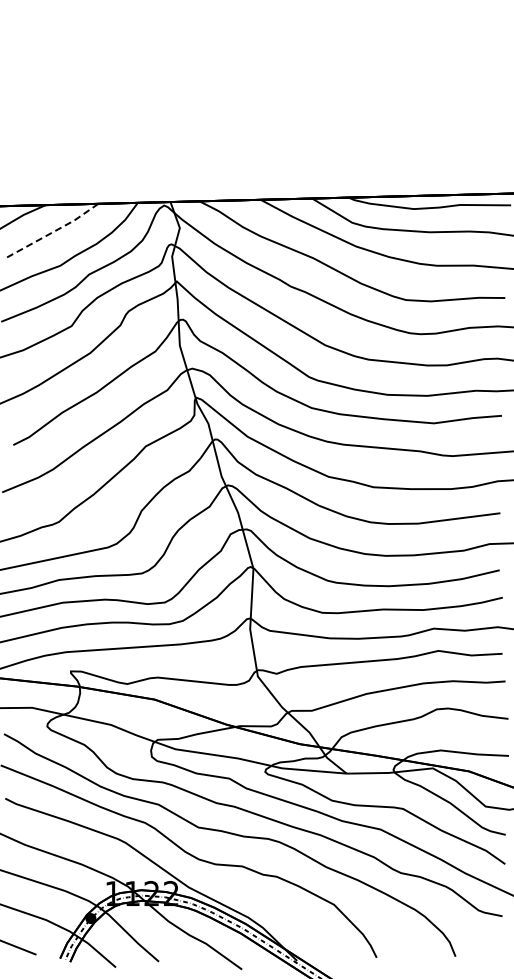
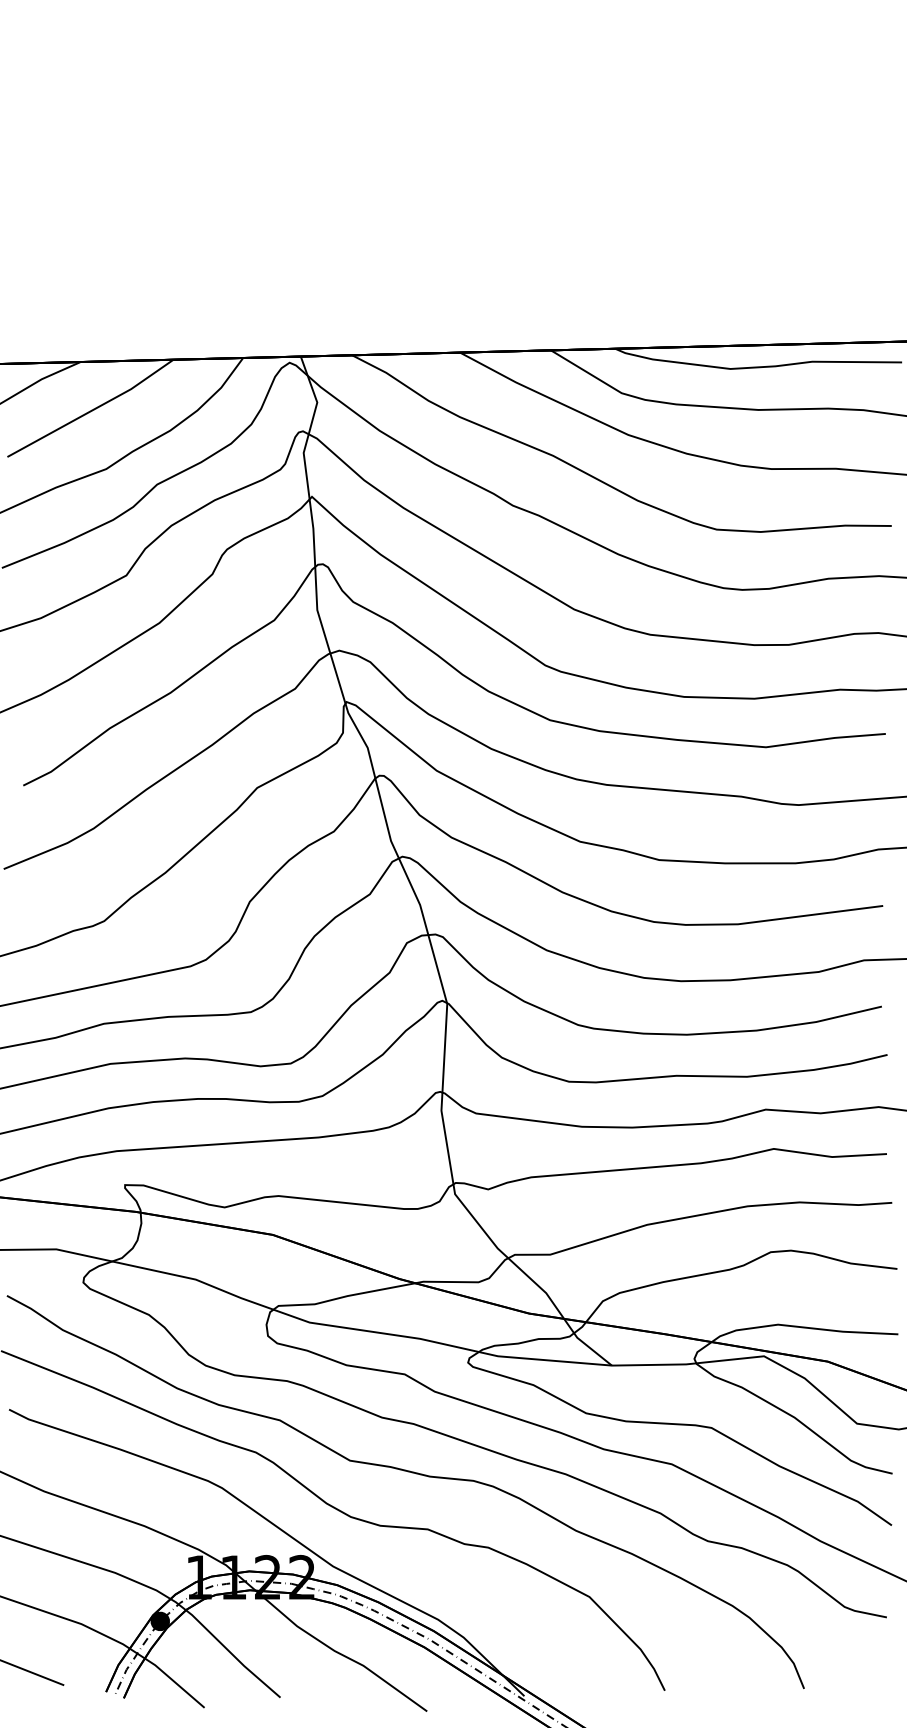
line: (53, 232) -> (94, 410), dashed -> solid

